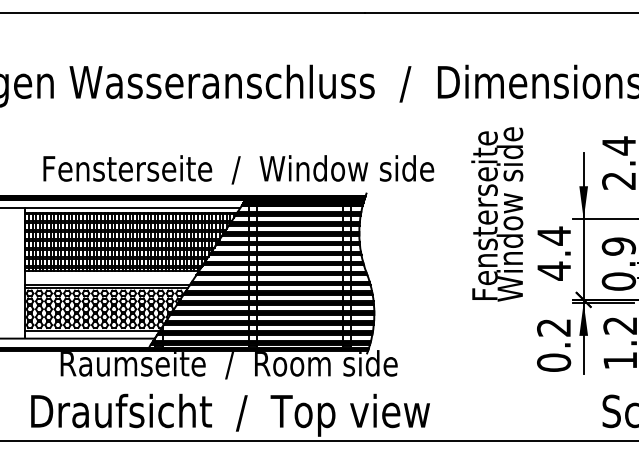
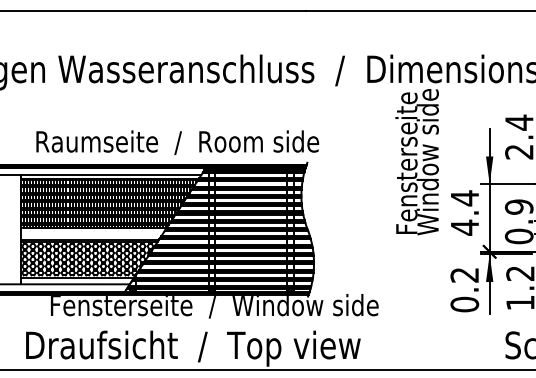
text: (240, 169) -> (201, 142), Fensterseite  /  Window side -> Raumseite  /  Room side
text: (496, 214) -> (416, 162), moved
text: (256, 365) -> (215, 306), Raumseite  /  Room side -> Fensterseite  /  Window side

